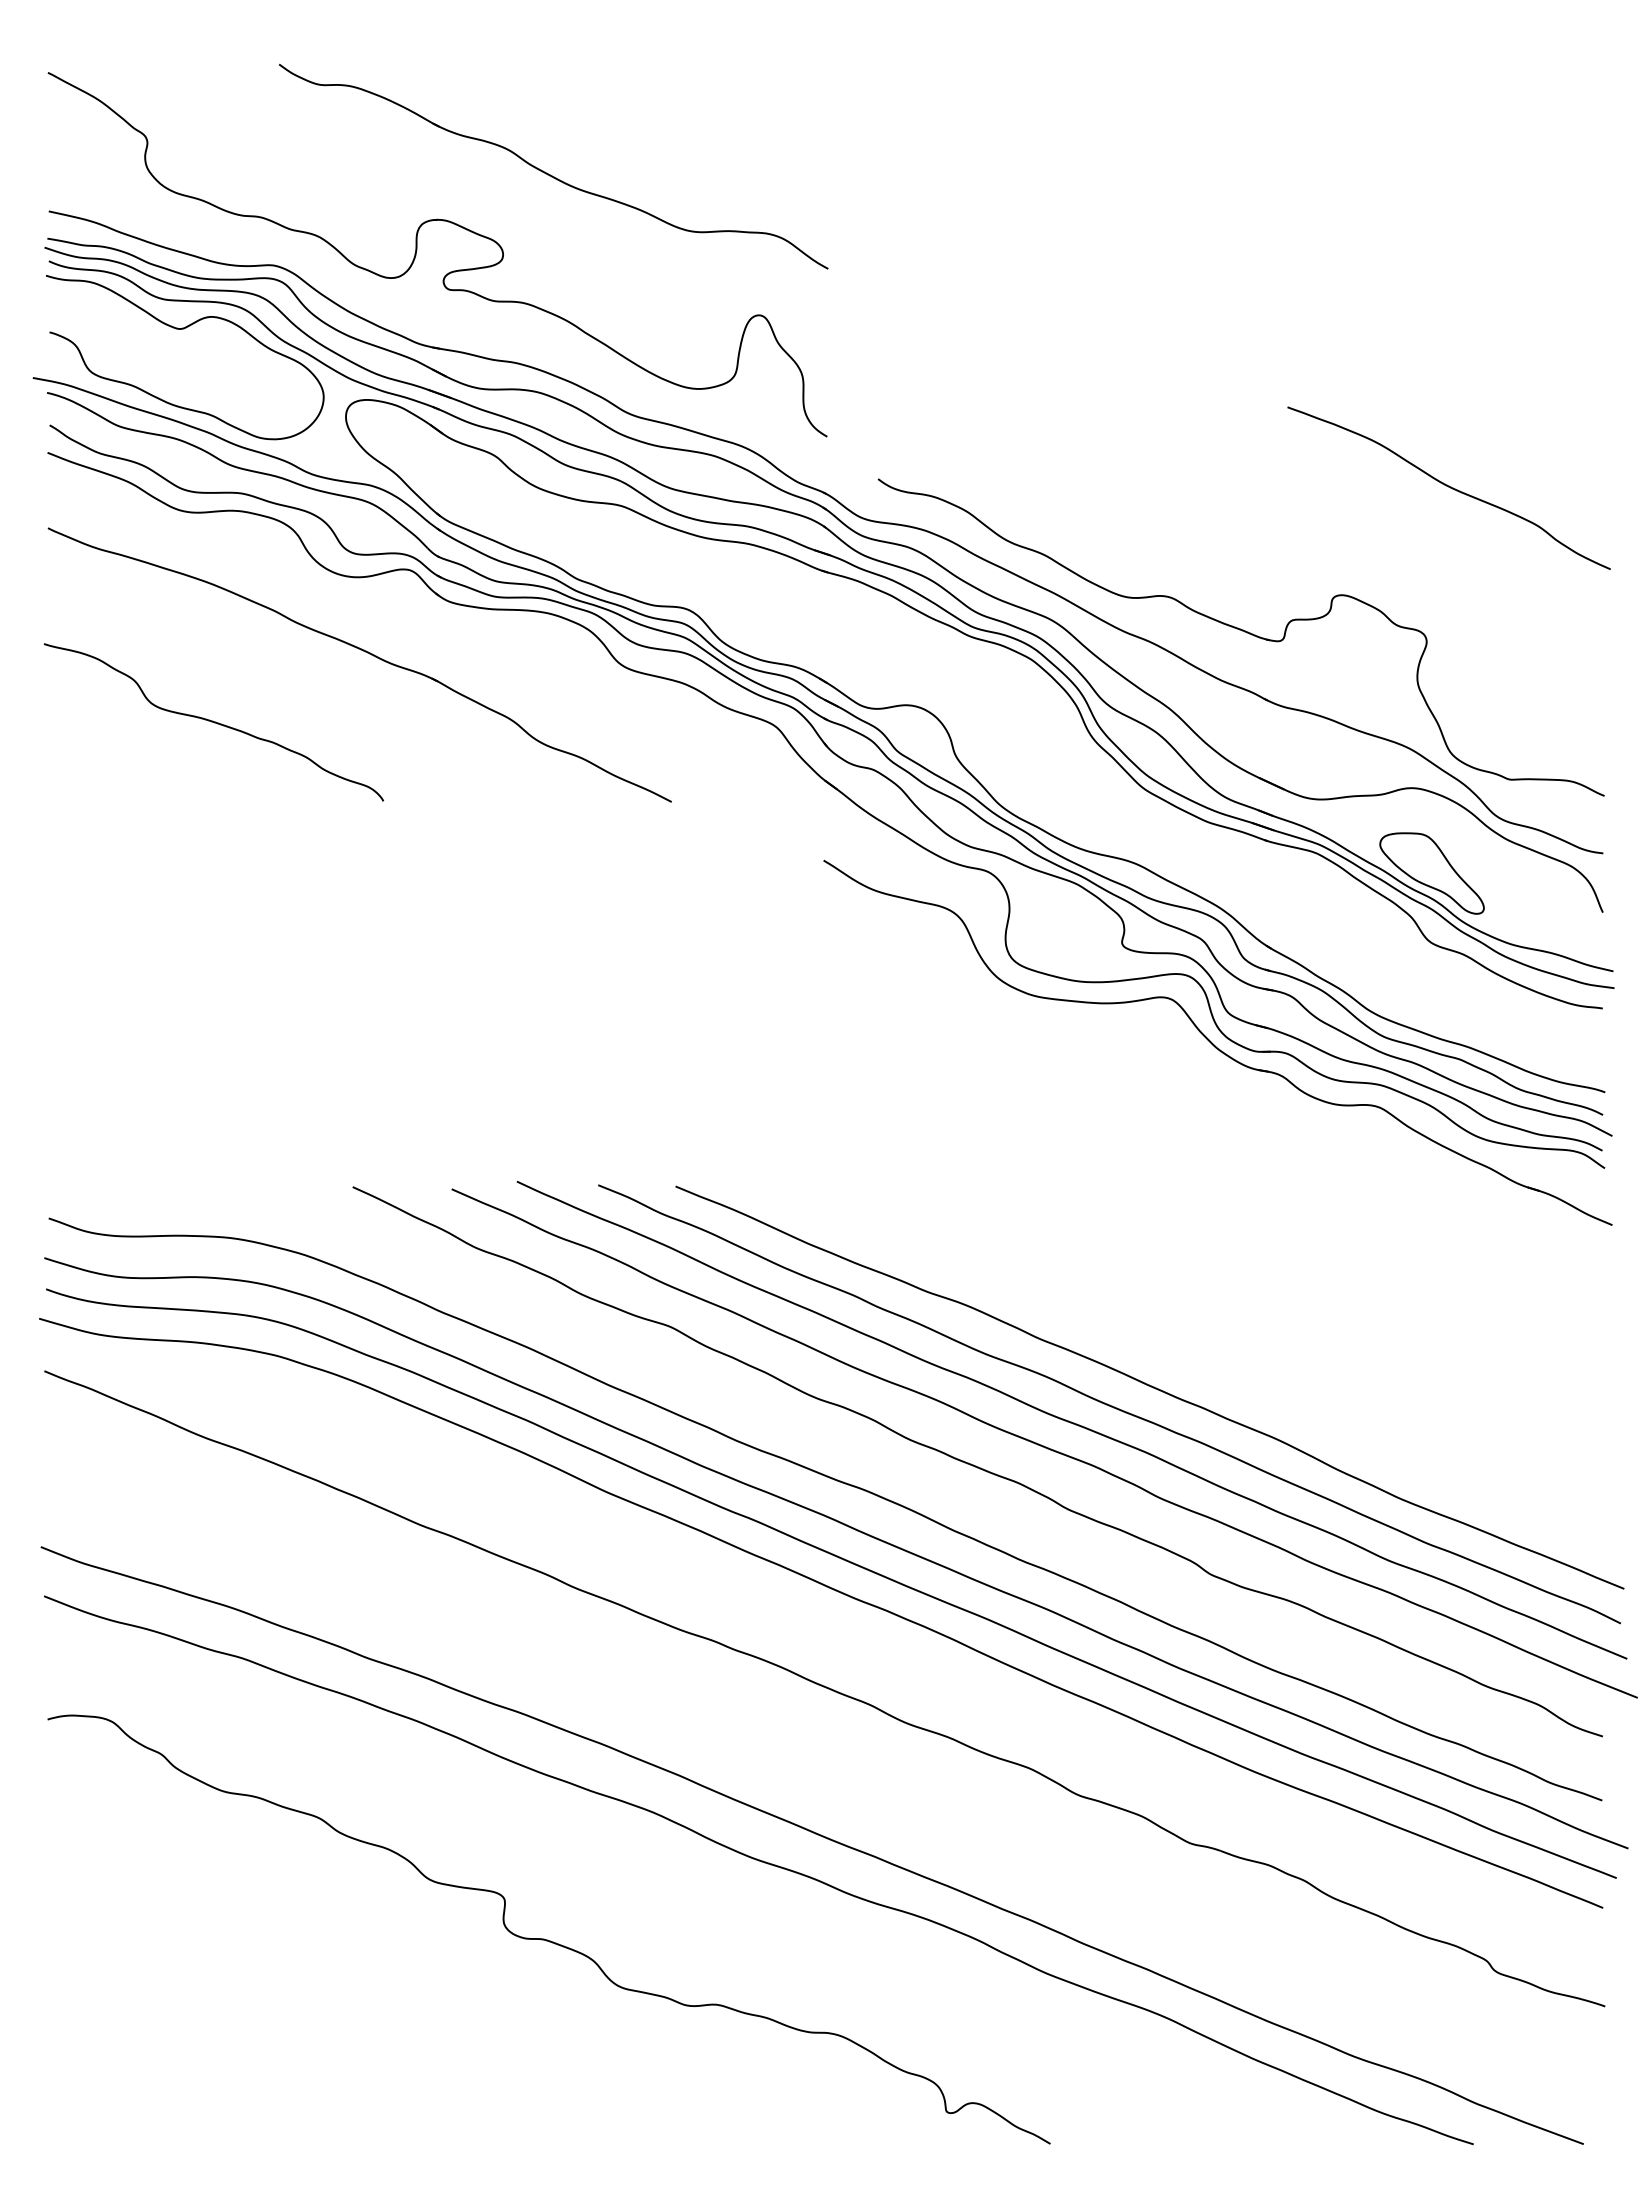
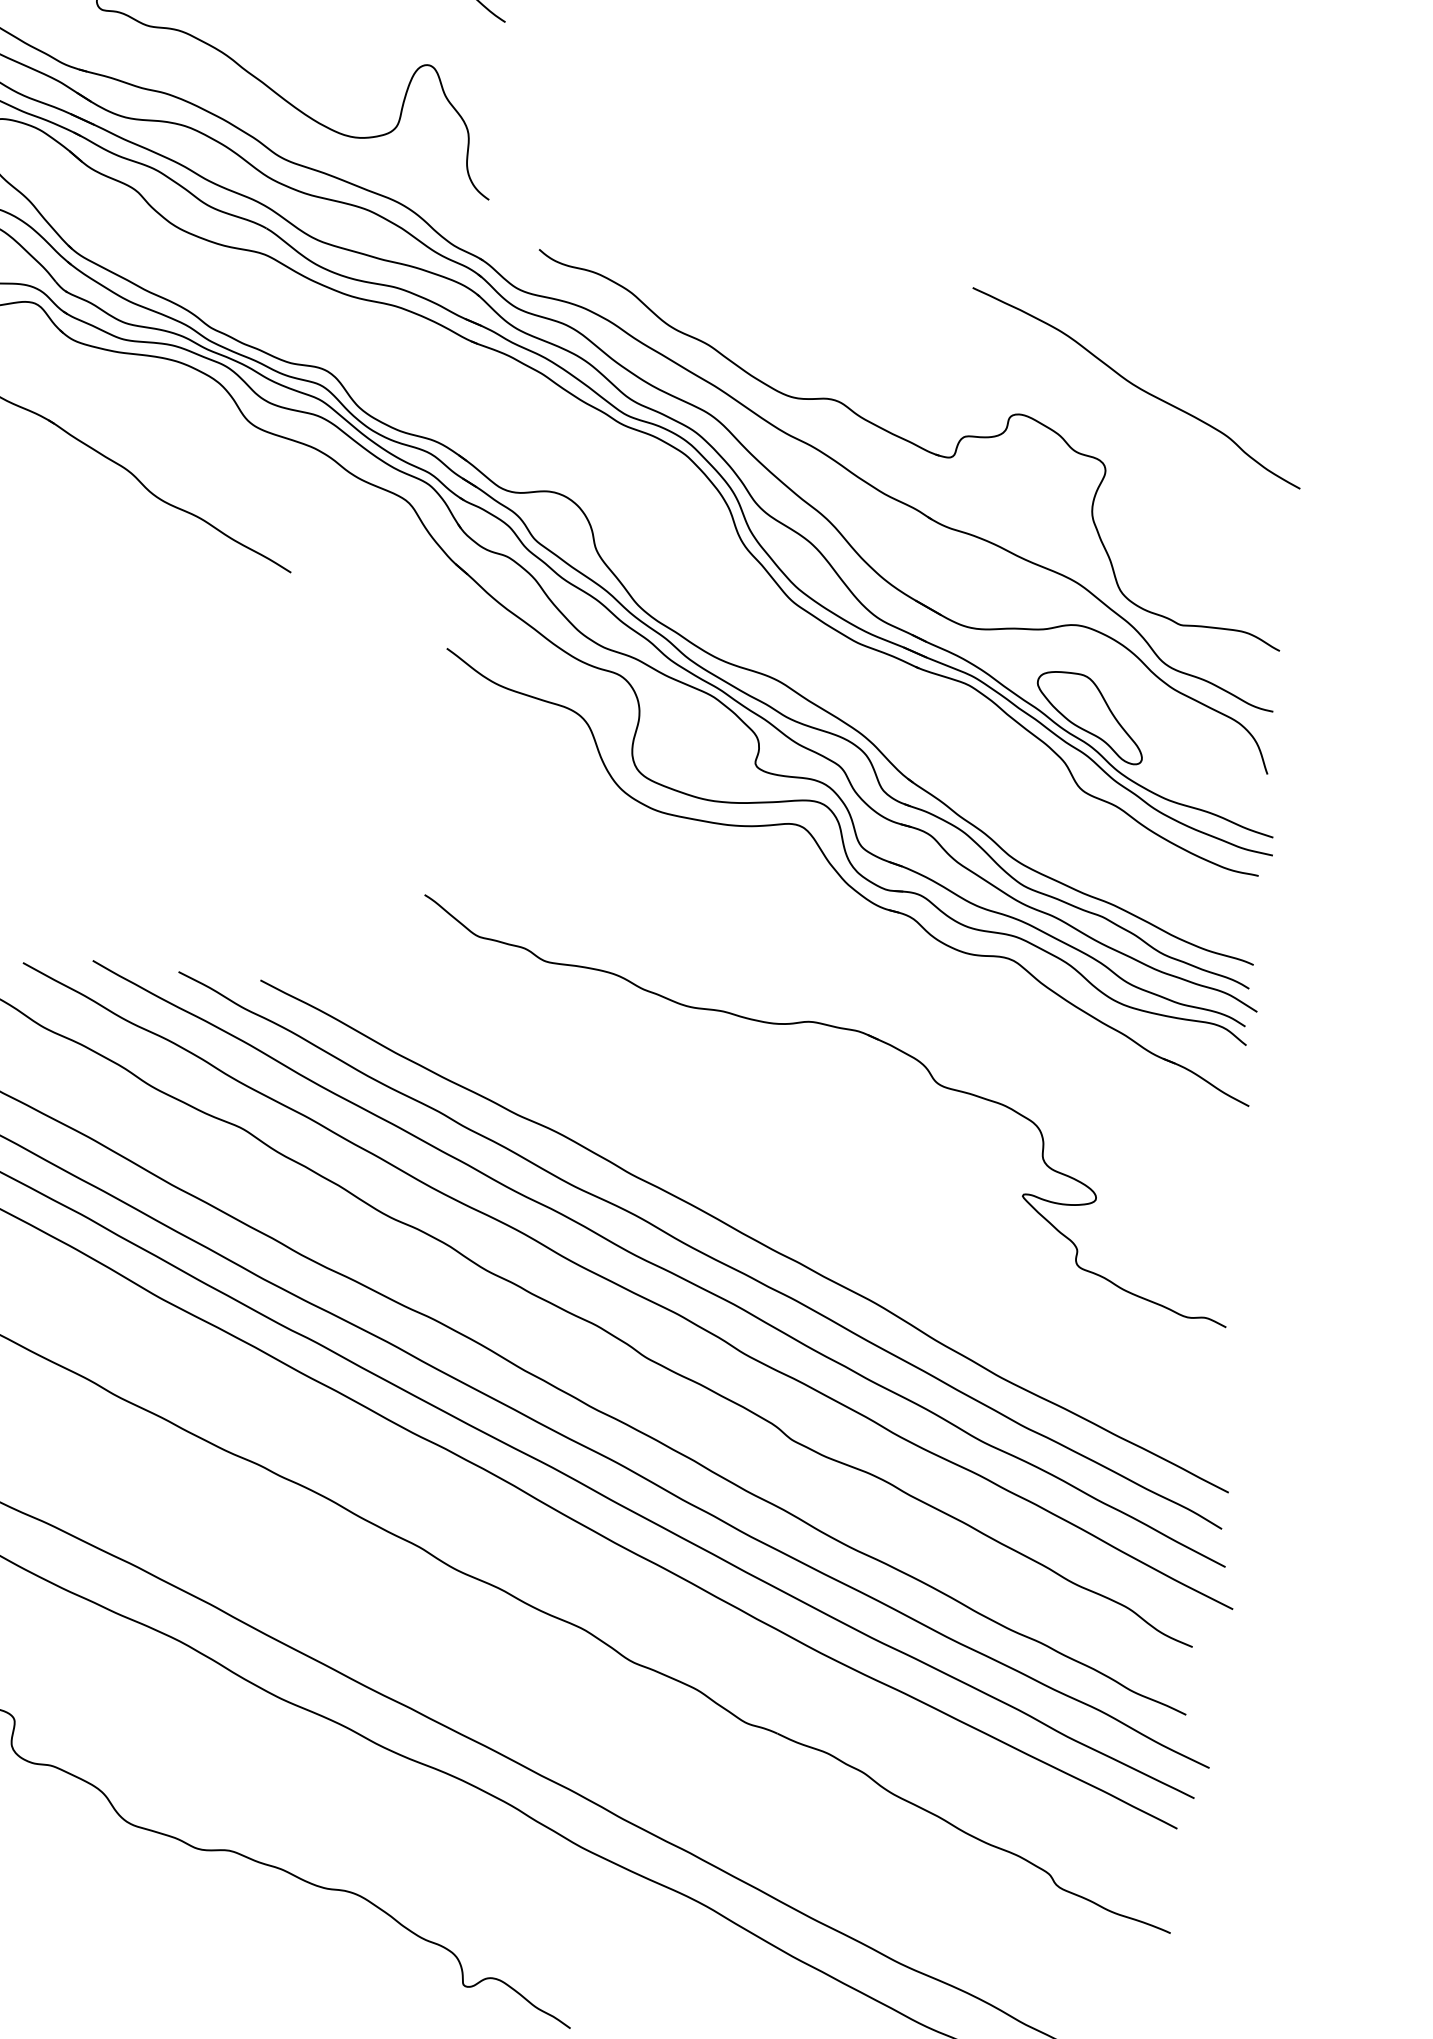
curve: (1448, 487) -> (1135, 387), moved
part: (1219, 1185) -> (836, 1028), added

